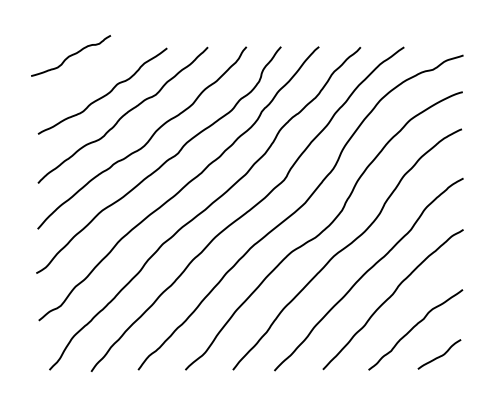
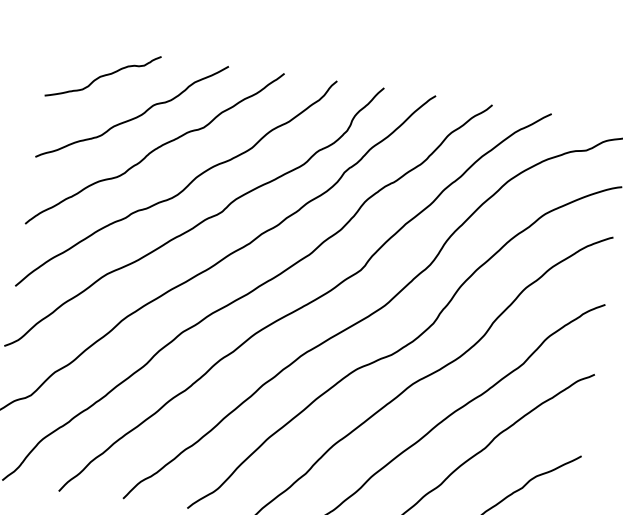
curve: (71, 55) -> (103, 75), moved

